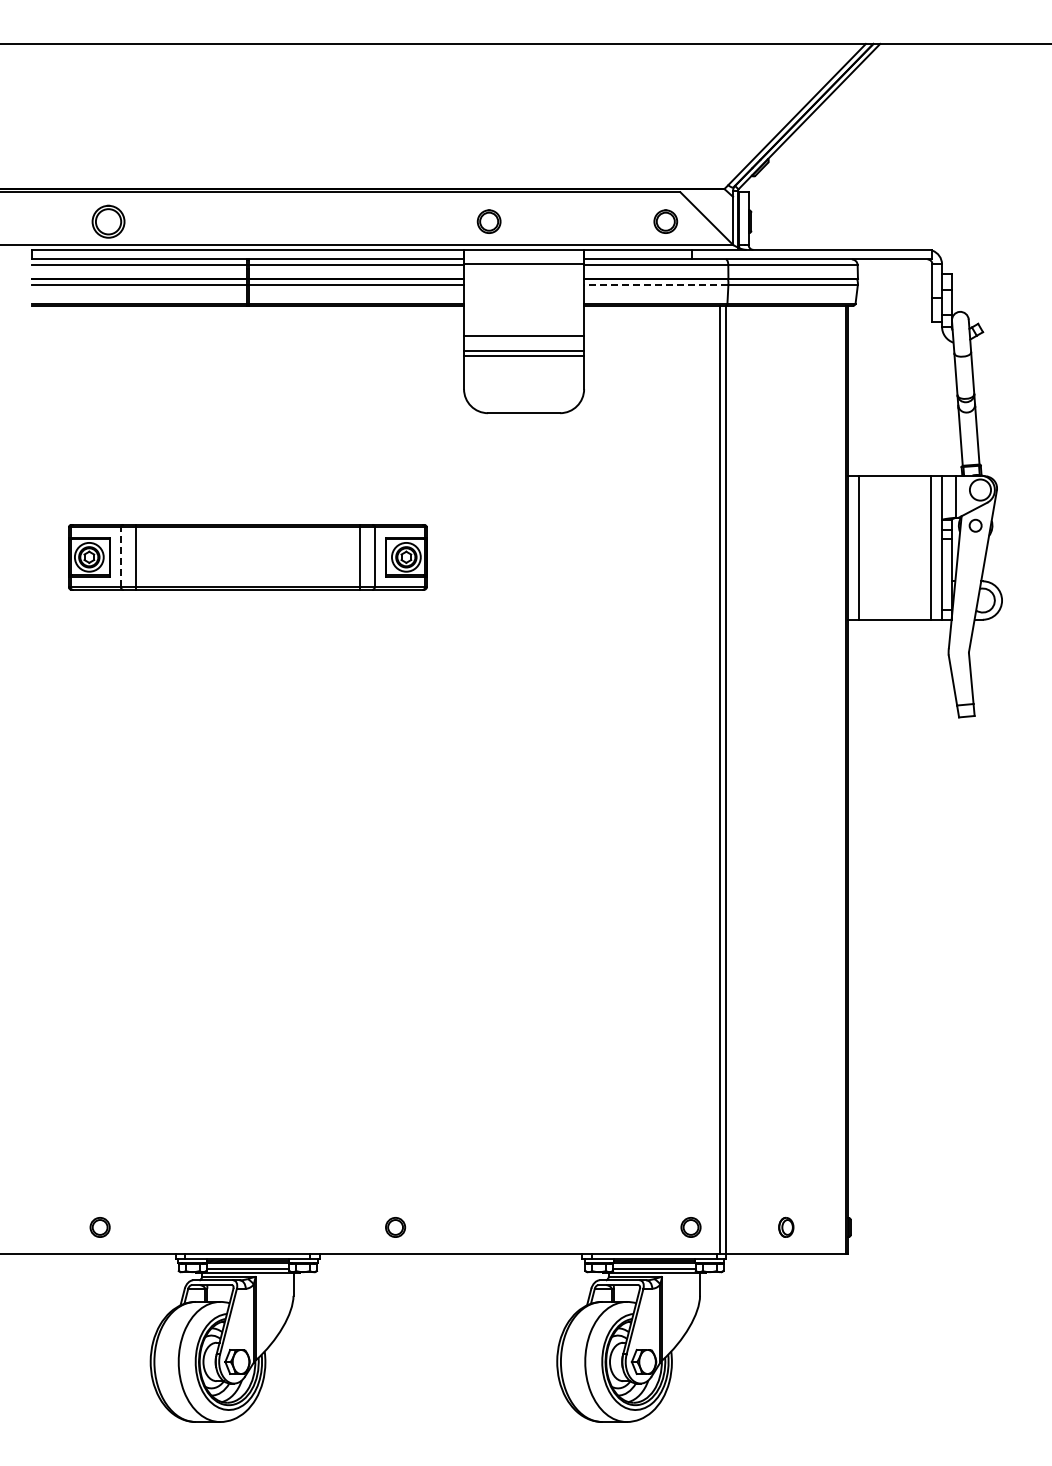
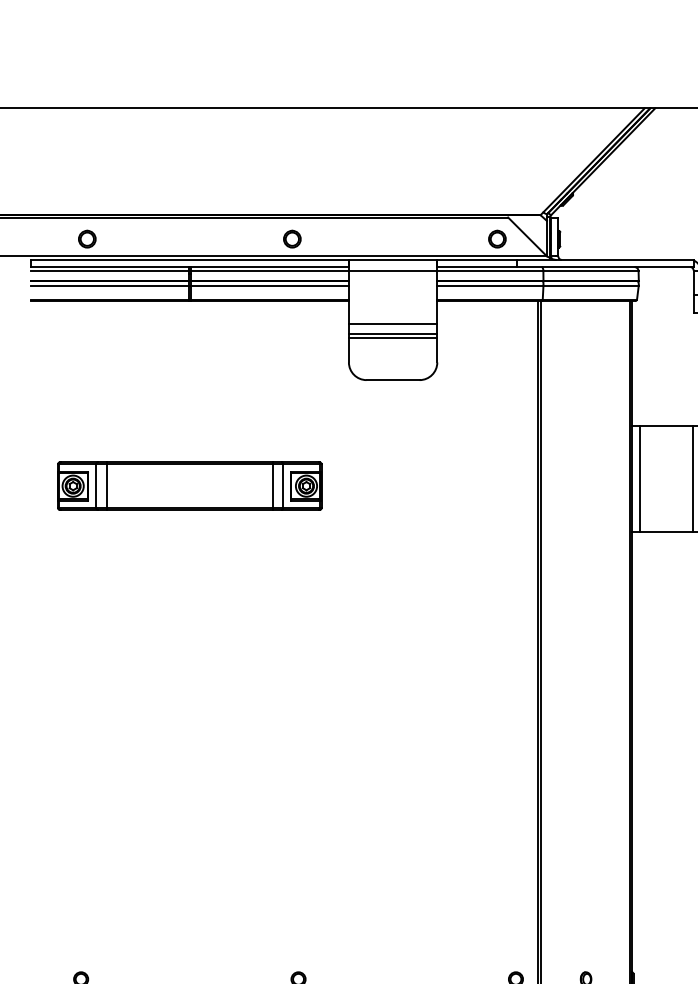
part: (108, 221) -> (87, 239), size x0.71
part: (488, 221) -> (291, 239), moved
line: (655, 285) -> (489, 286), dashed -> solid
line: (120, 556) -> (96, 485), dashed -> solid

